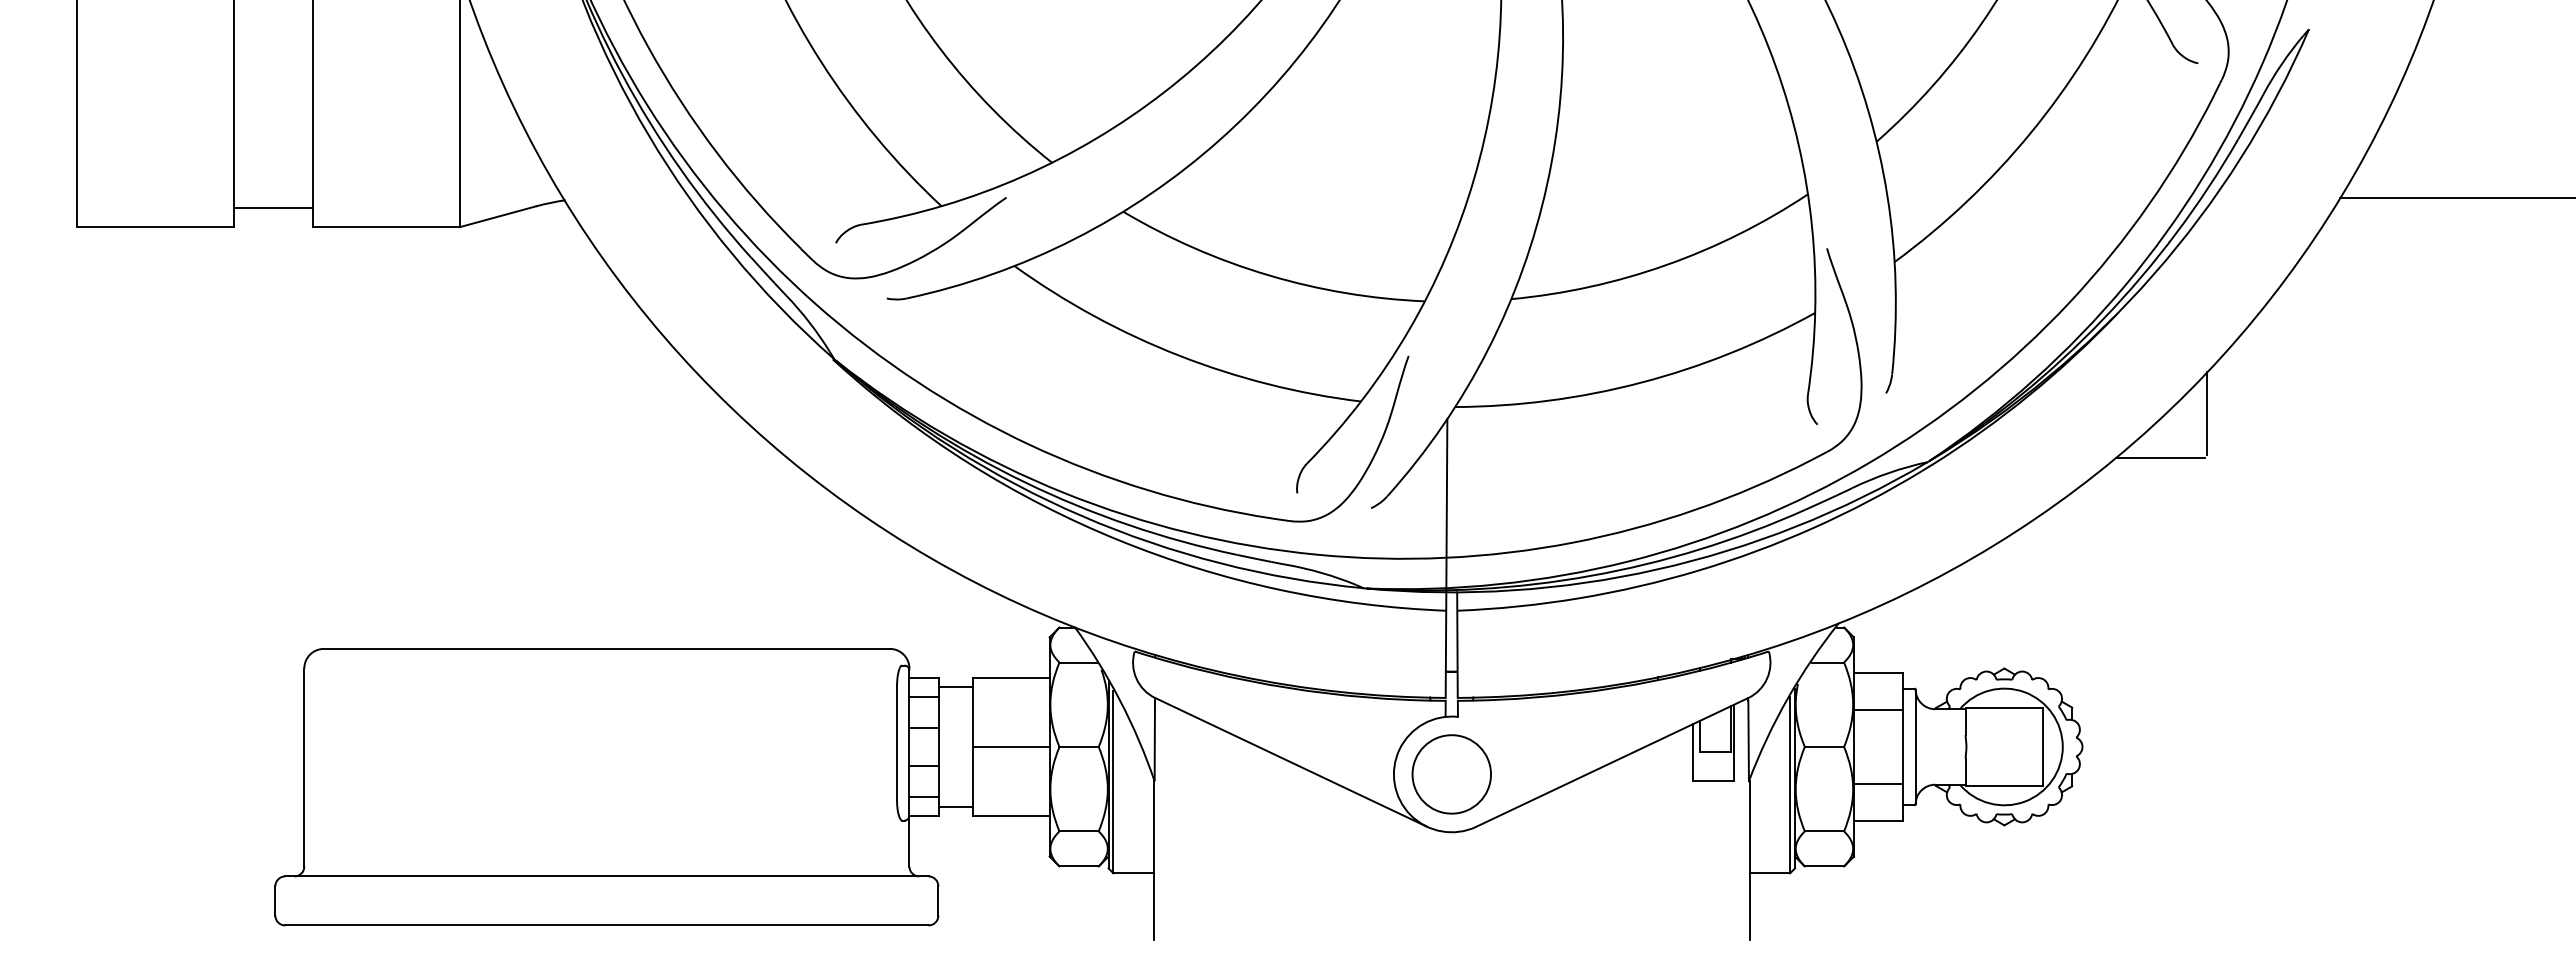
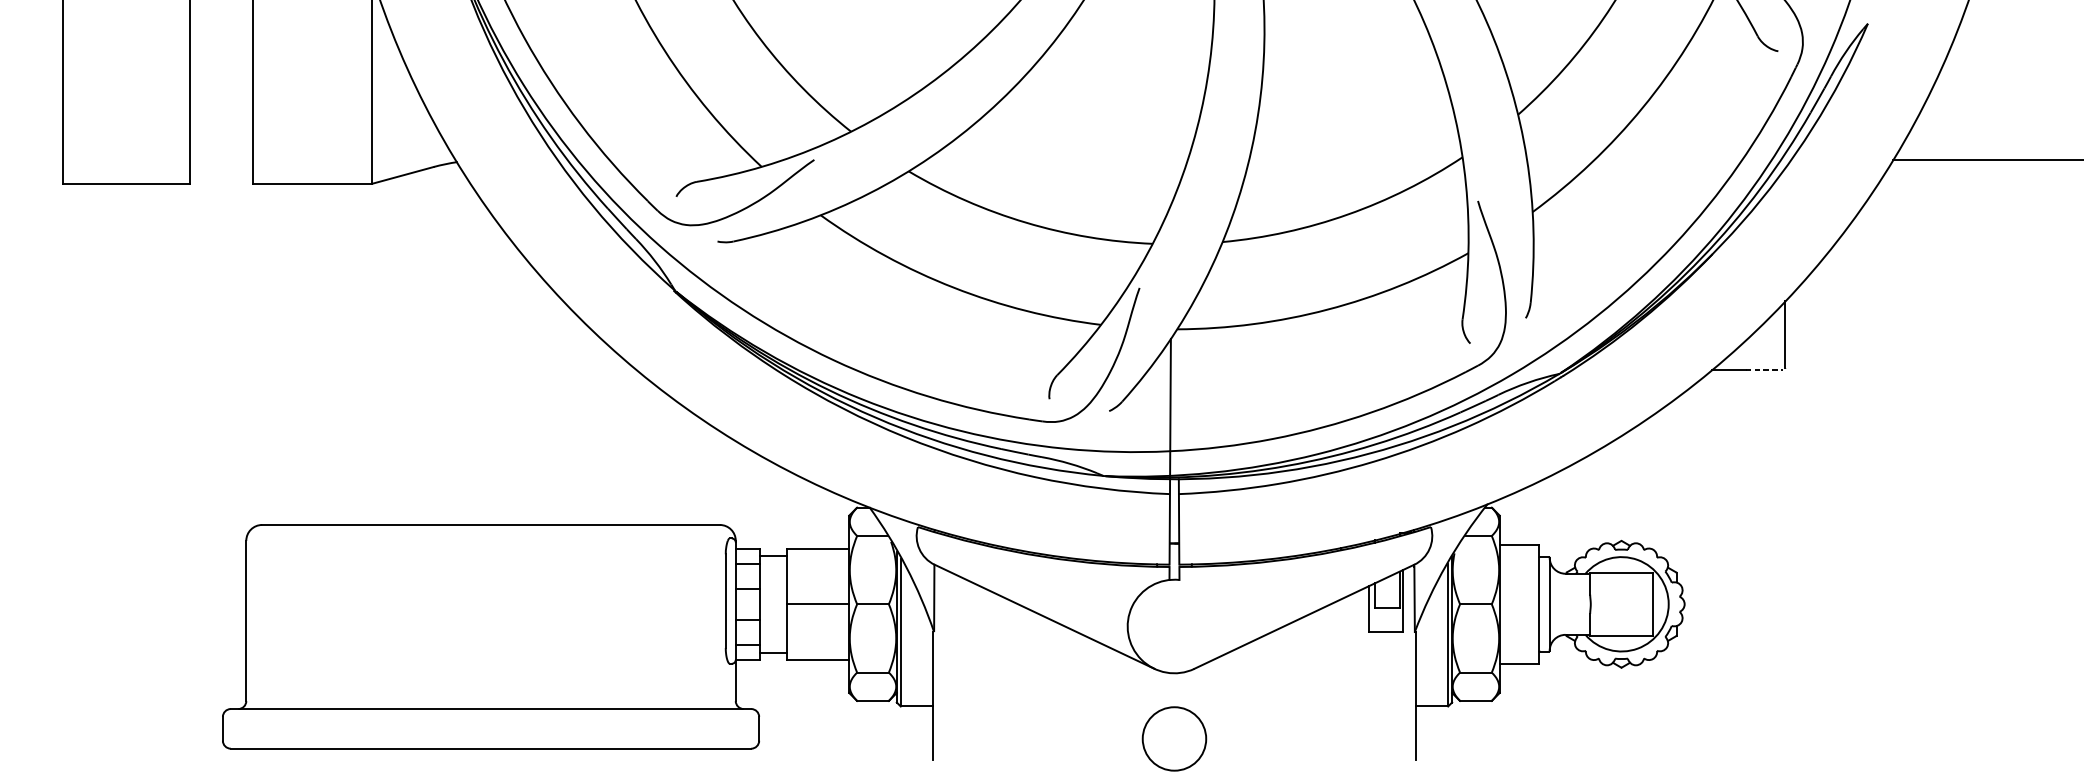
line: (273, 207) -> (221, 167), removed
line: (2181, 457) -> (1764, 370), solid -> dashed
line: (1877, 710) -> (1518, 574), removed
circle: (1451, 774) -> (1174, 739), moved
line: (1877, 783) -> (1518, 633), removed

